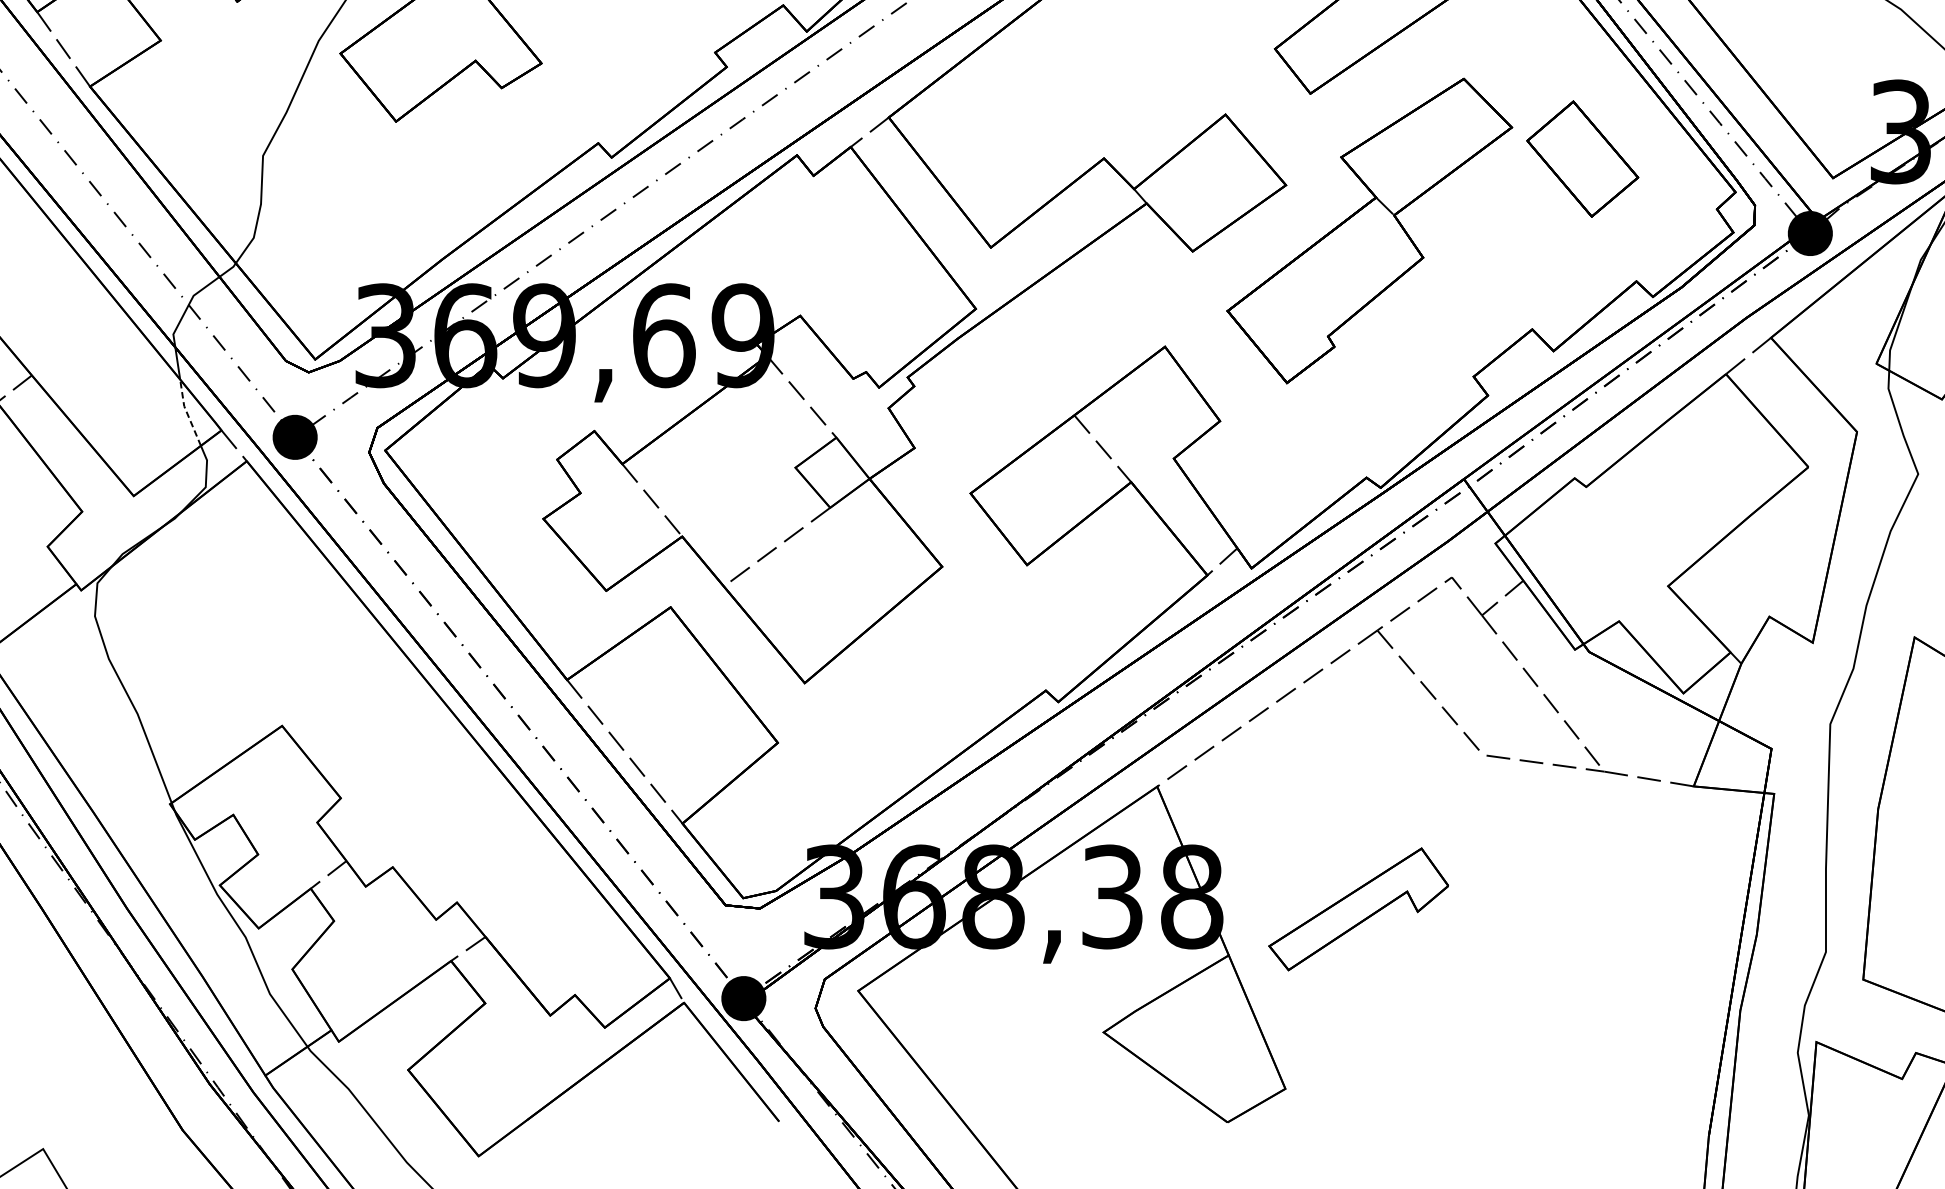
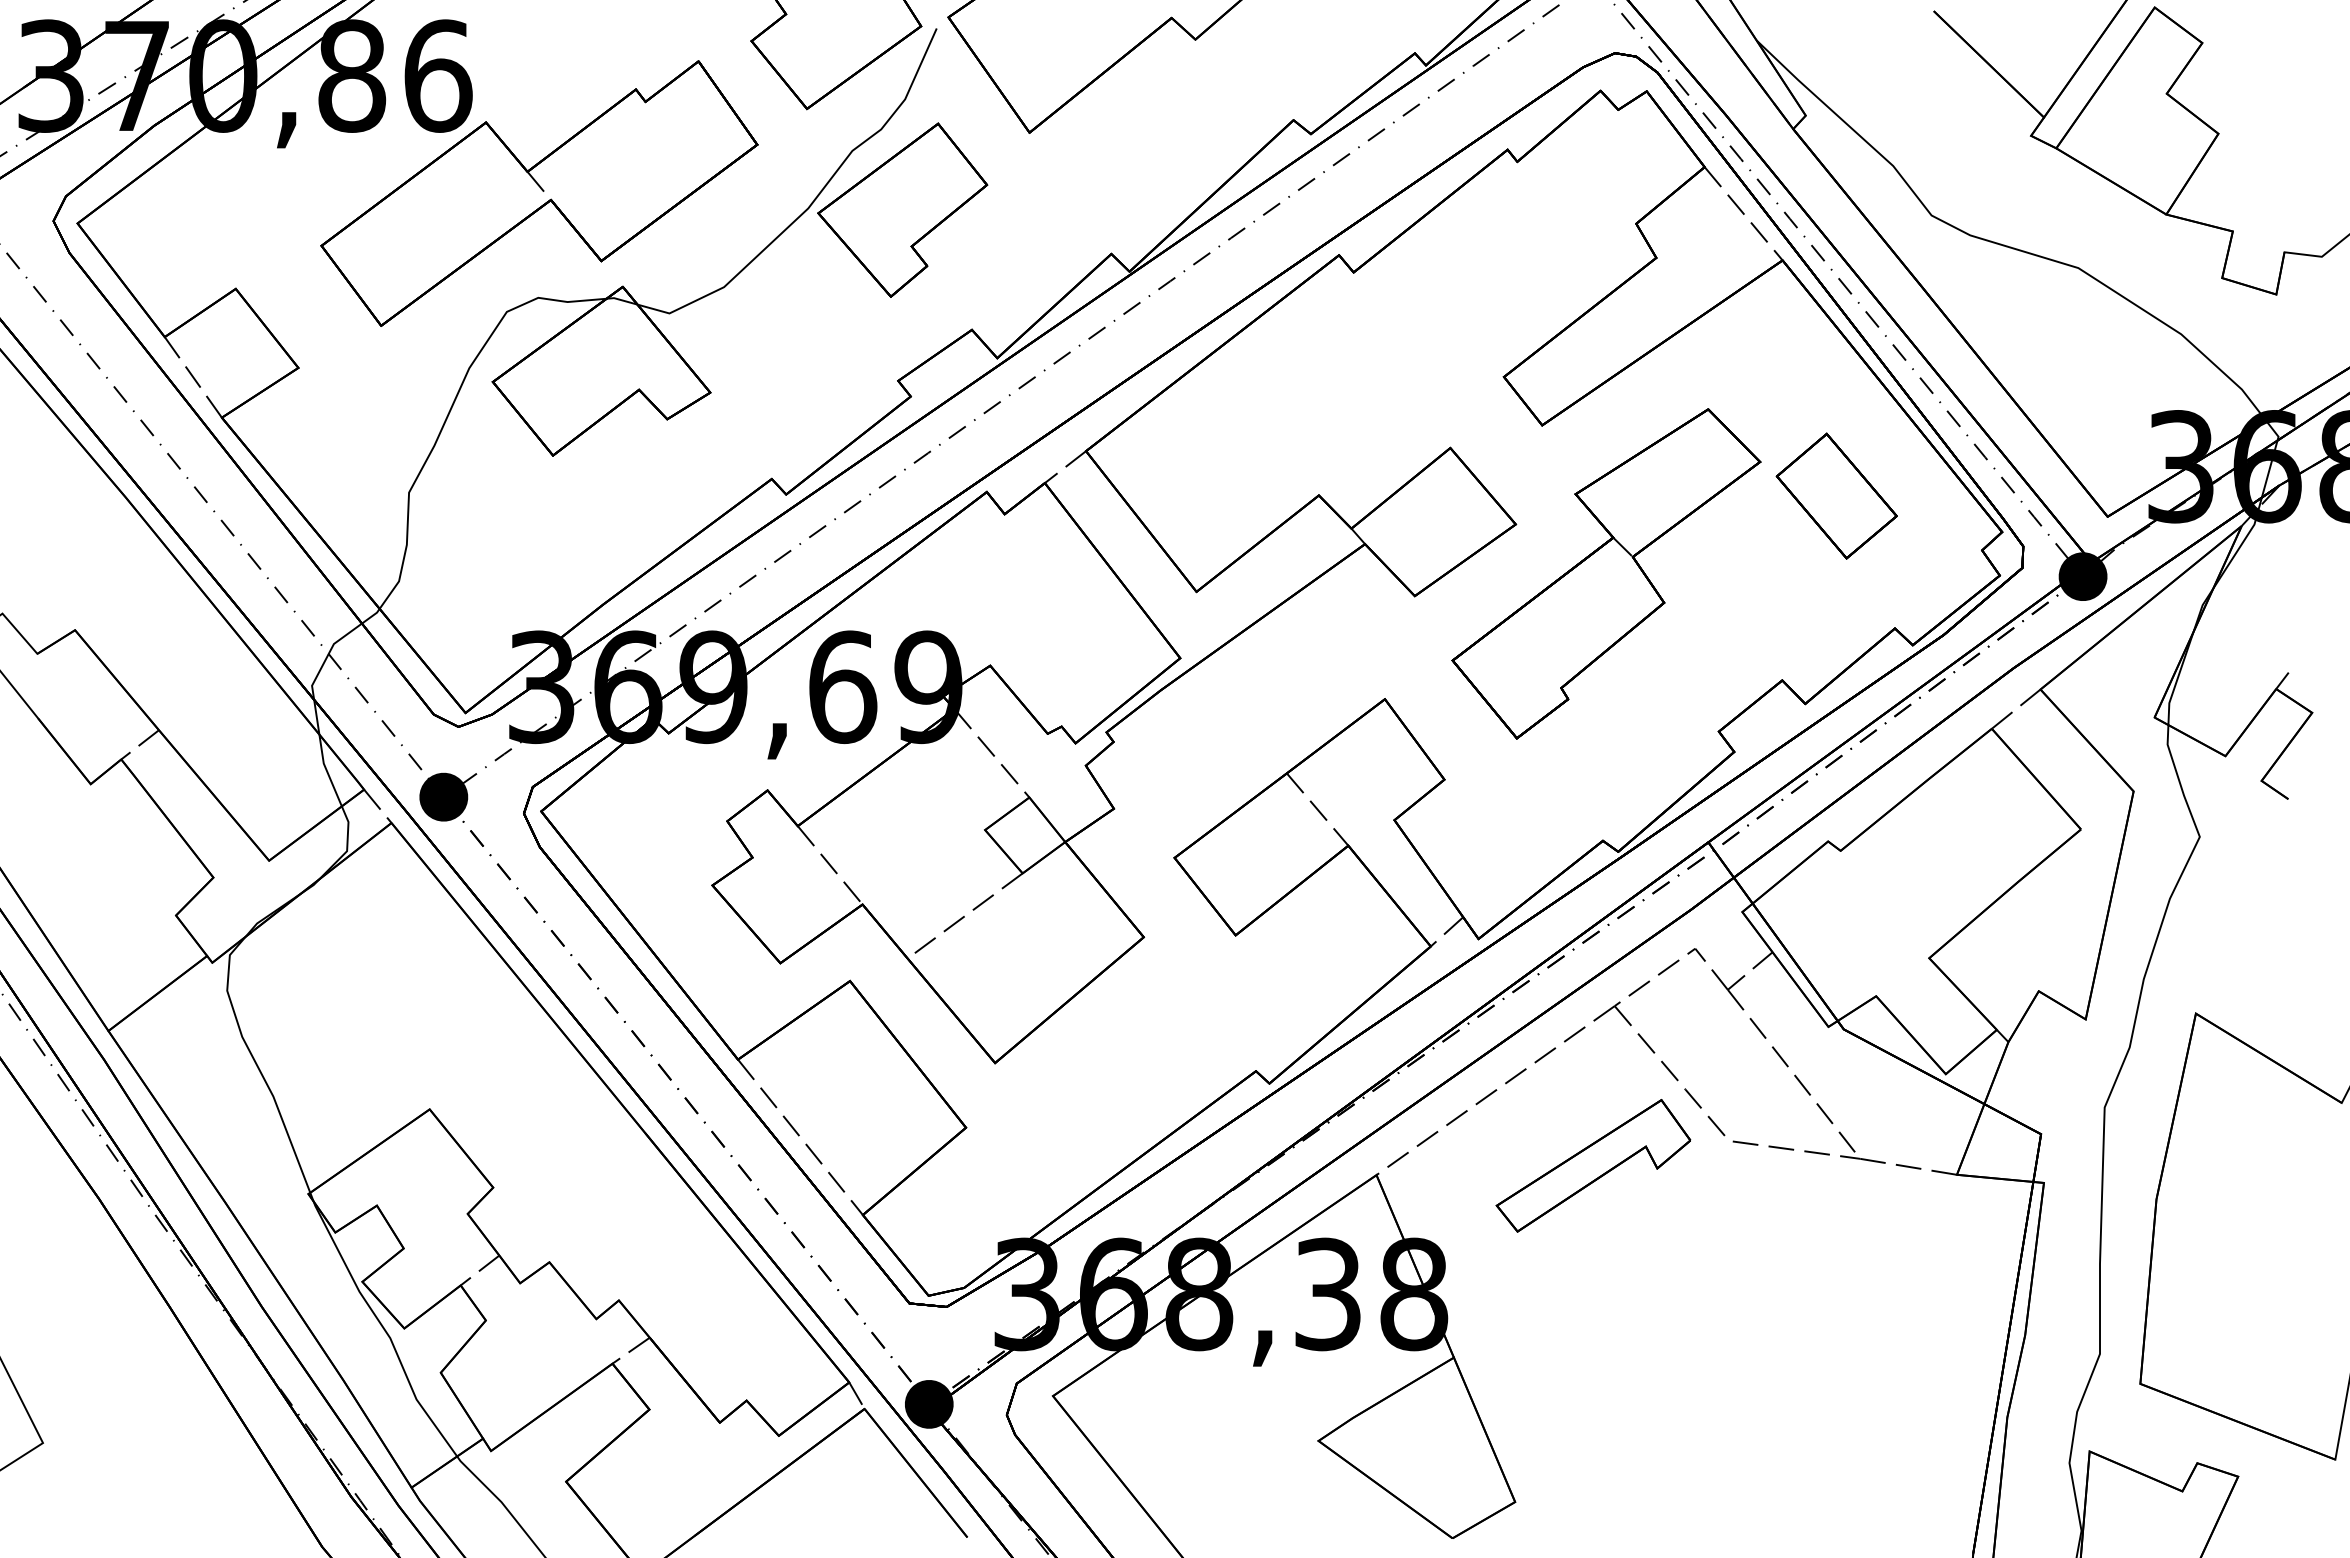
line: (186, 412) -> (326, 770), dashed -> solid
part: (1358, 909) -> (1593, 1165), moved

